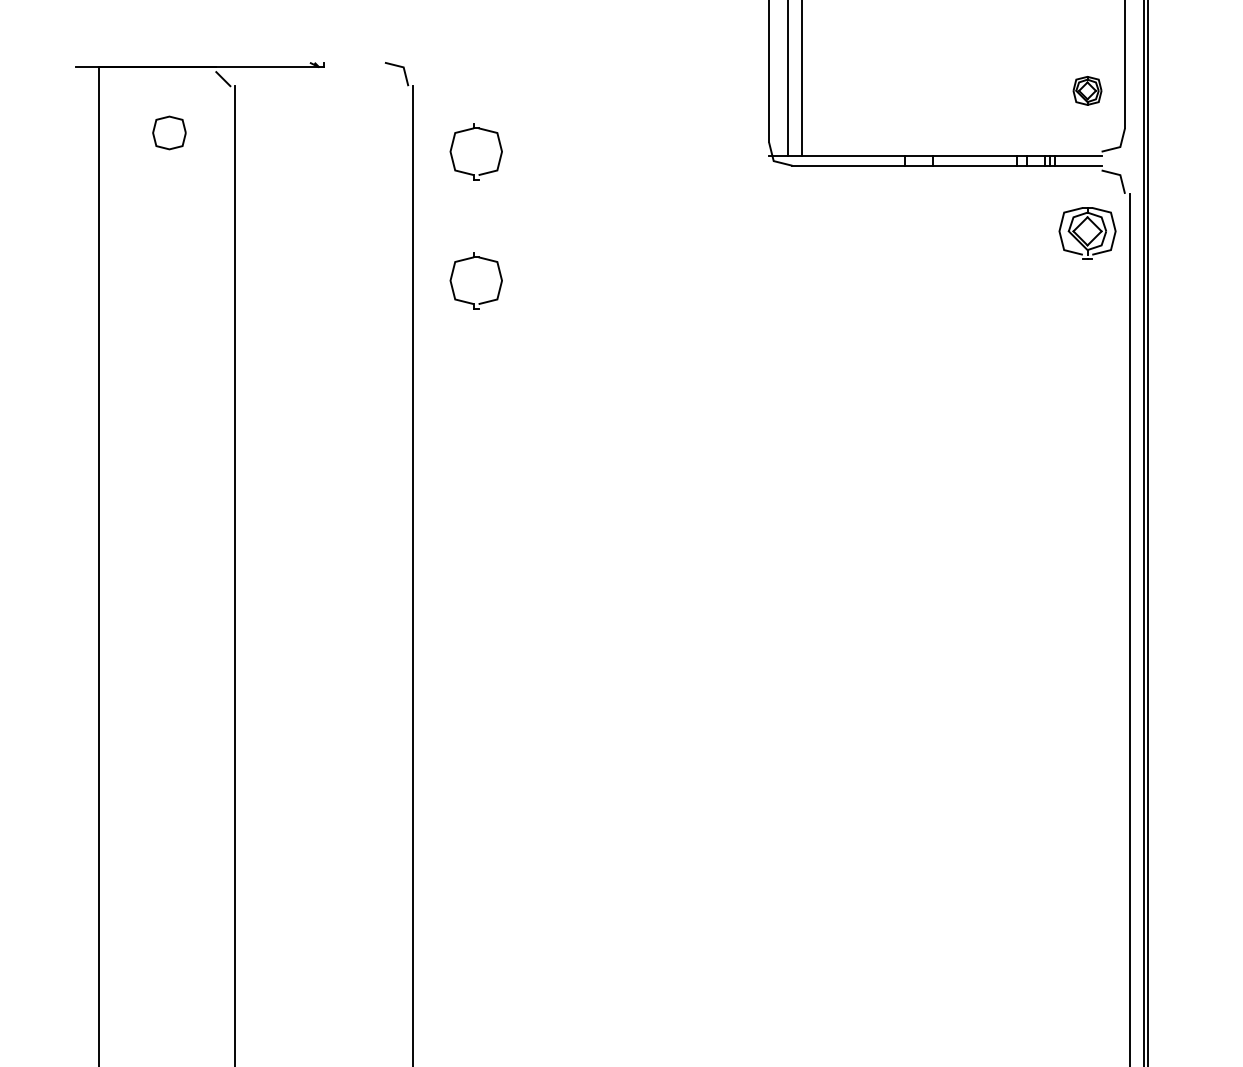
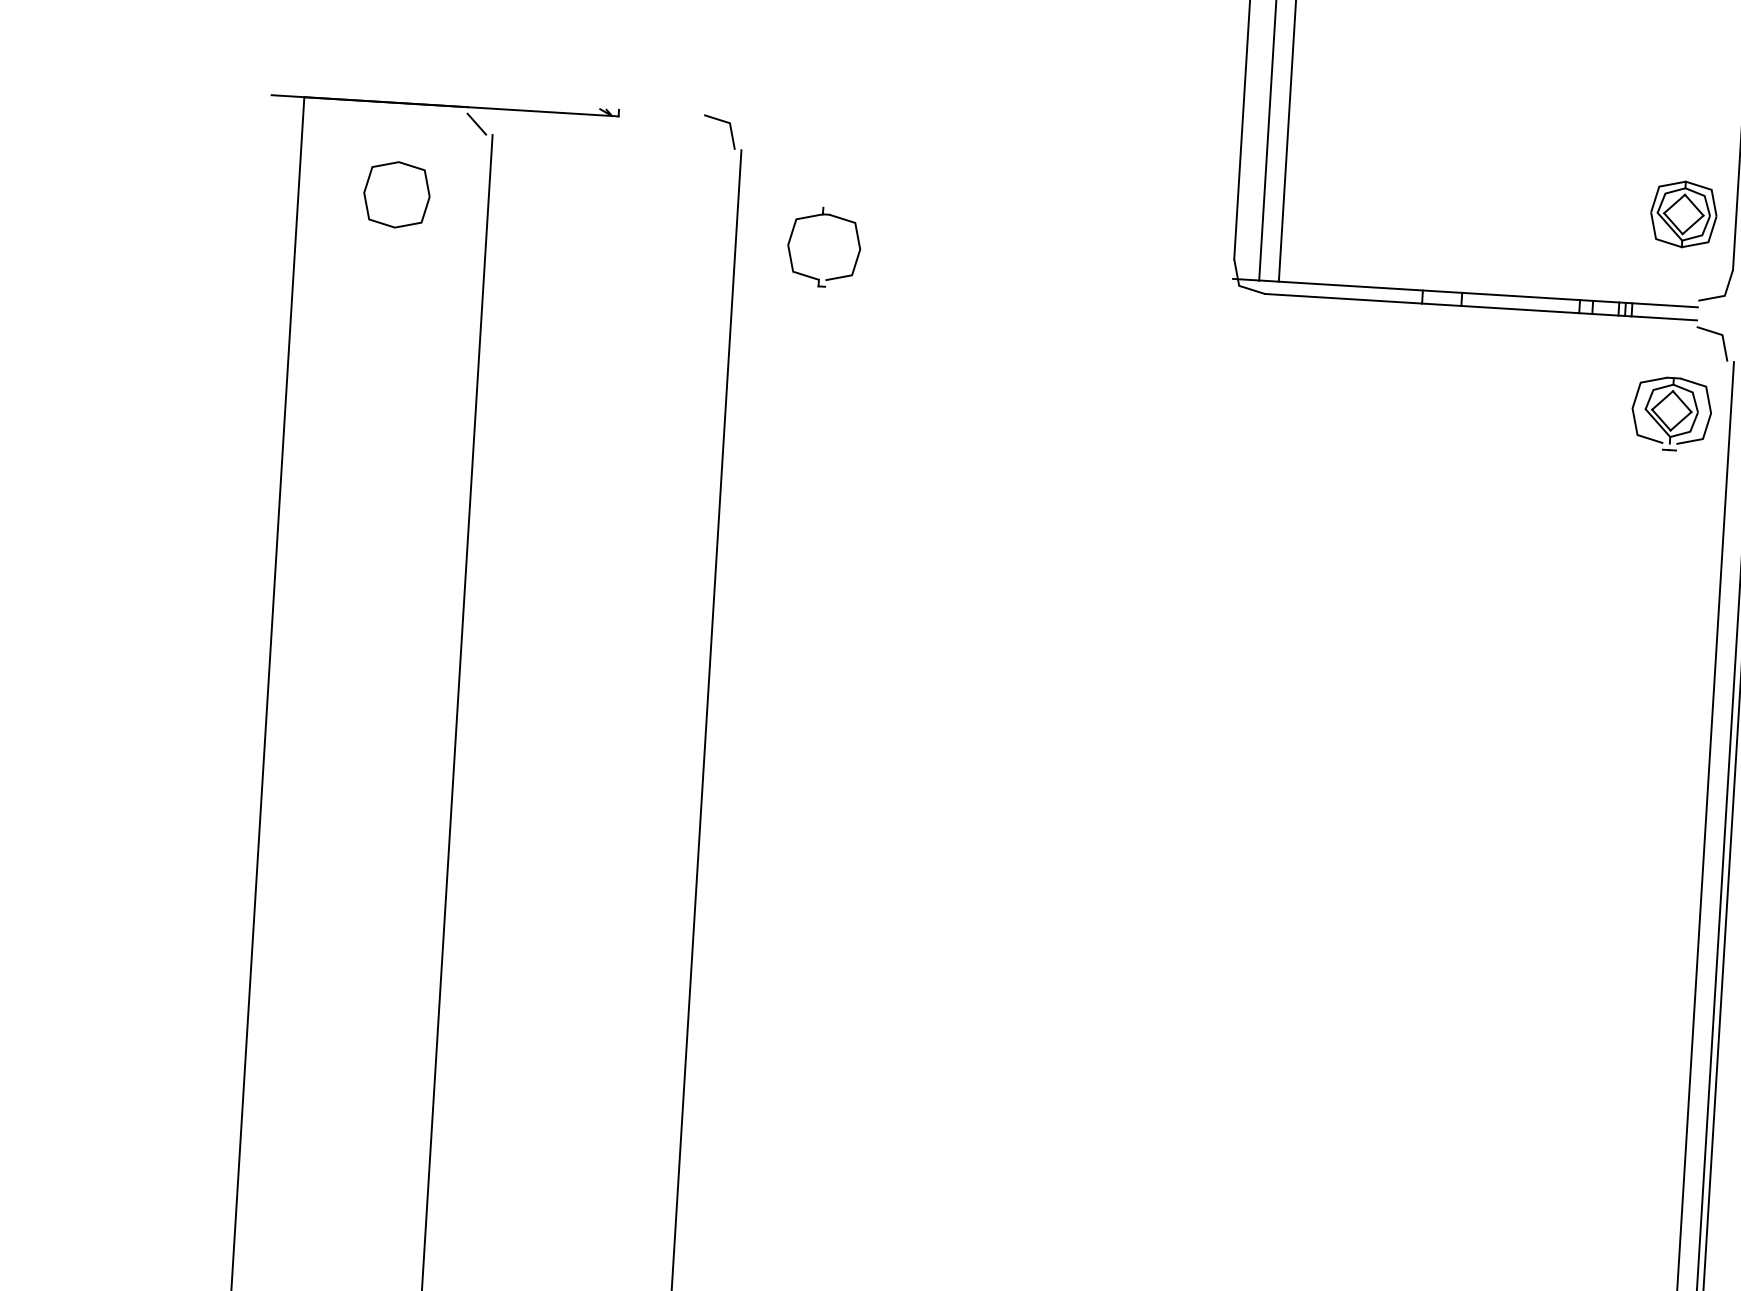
part: (1087, 90) -> (1683, 213), size x1.67
part: (169, 132) -> (397, 194), size x1.43
part: (470, 259) -> (806, 397), removed

